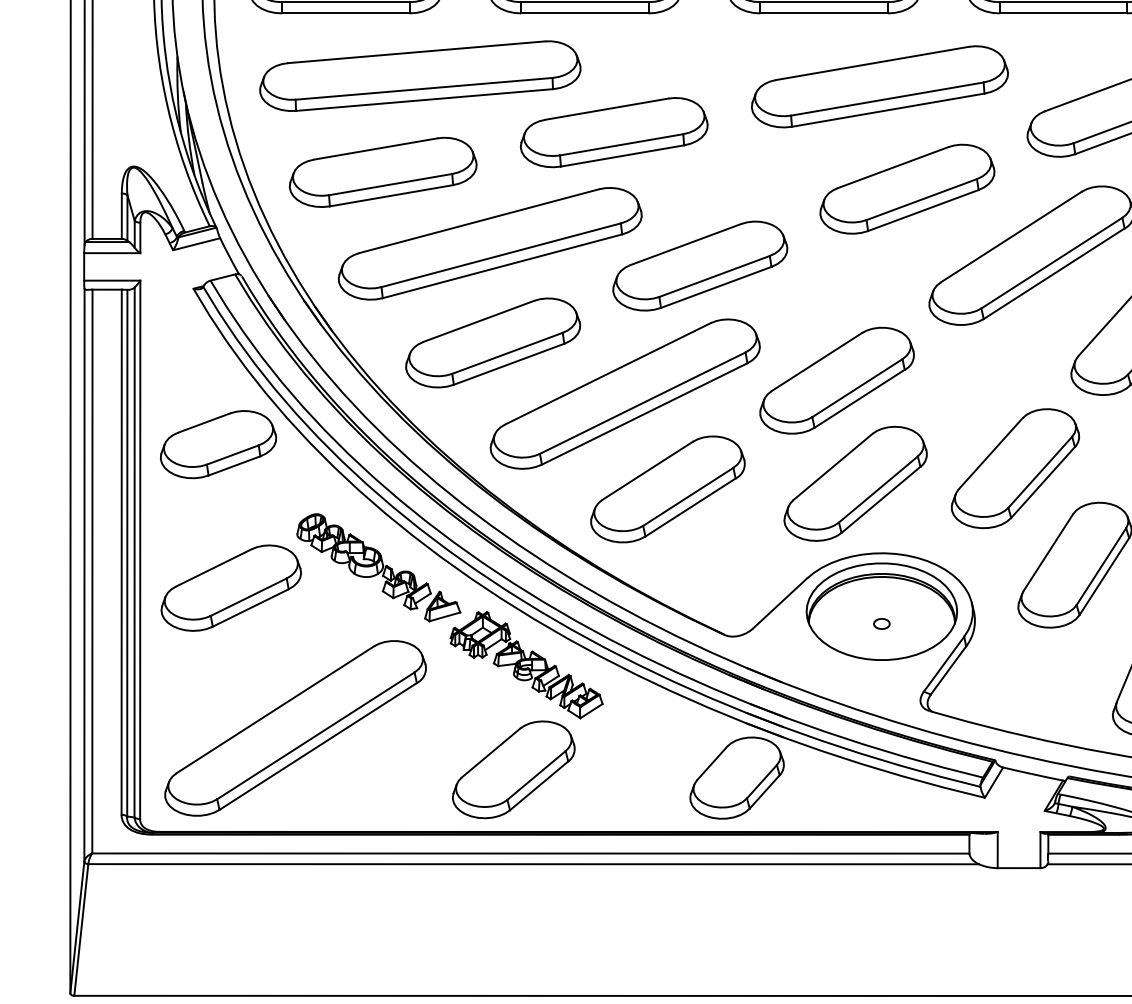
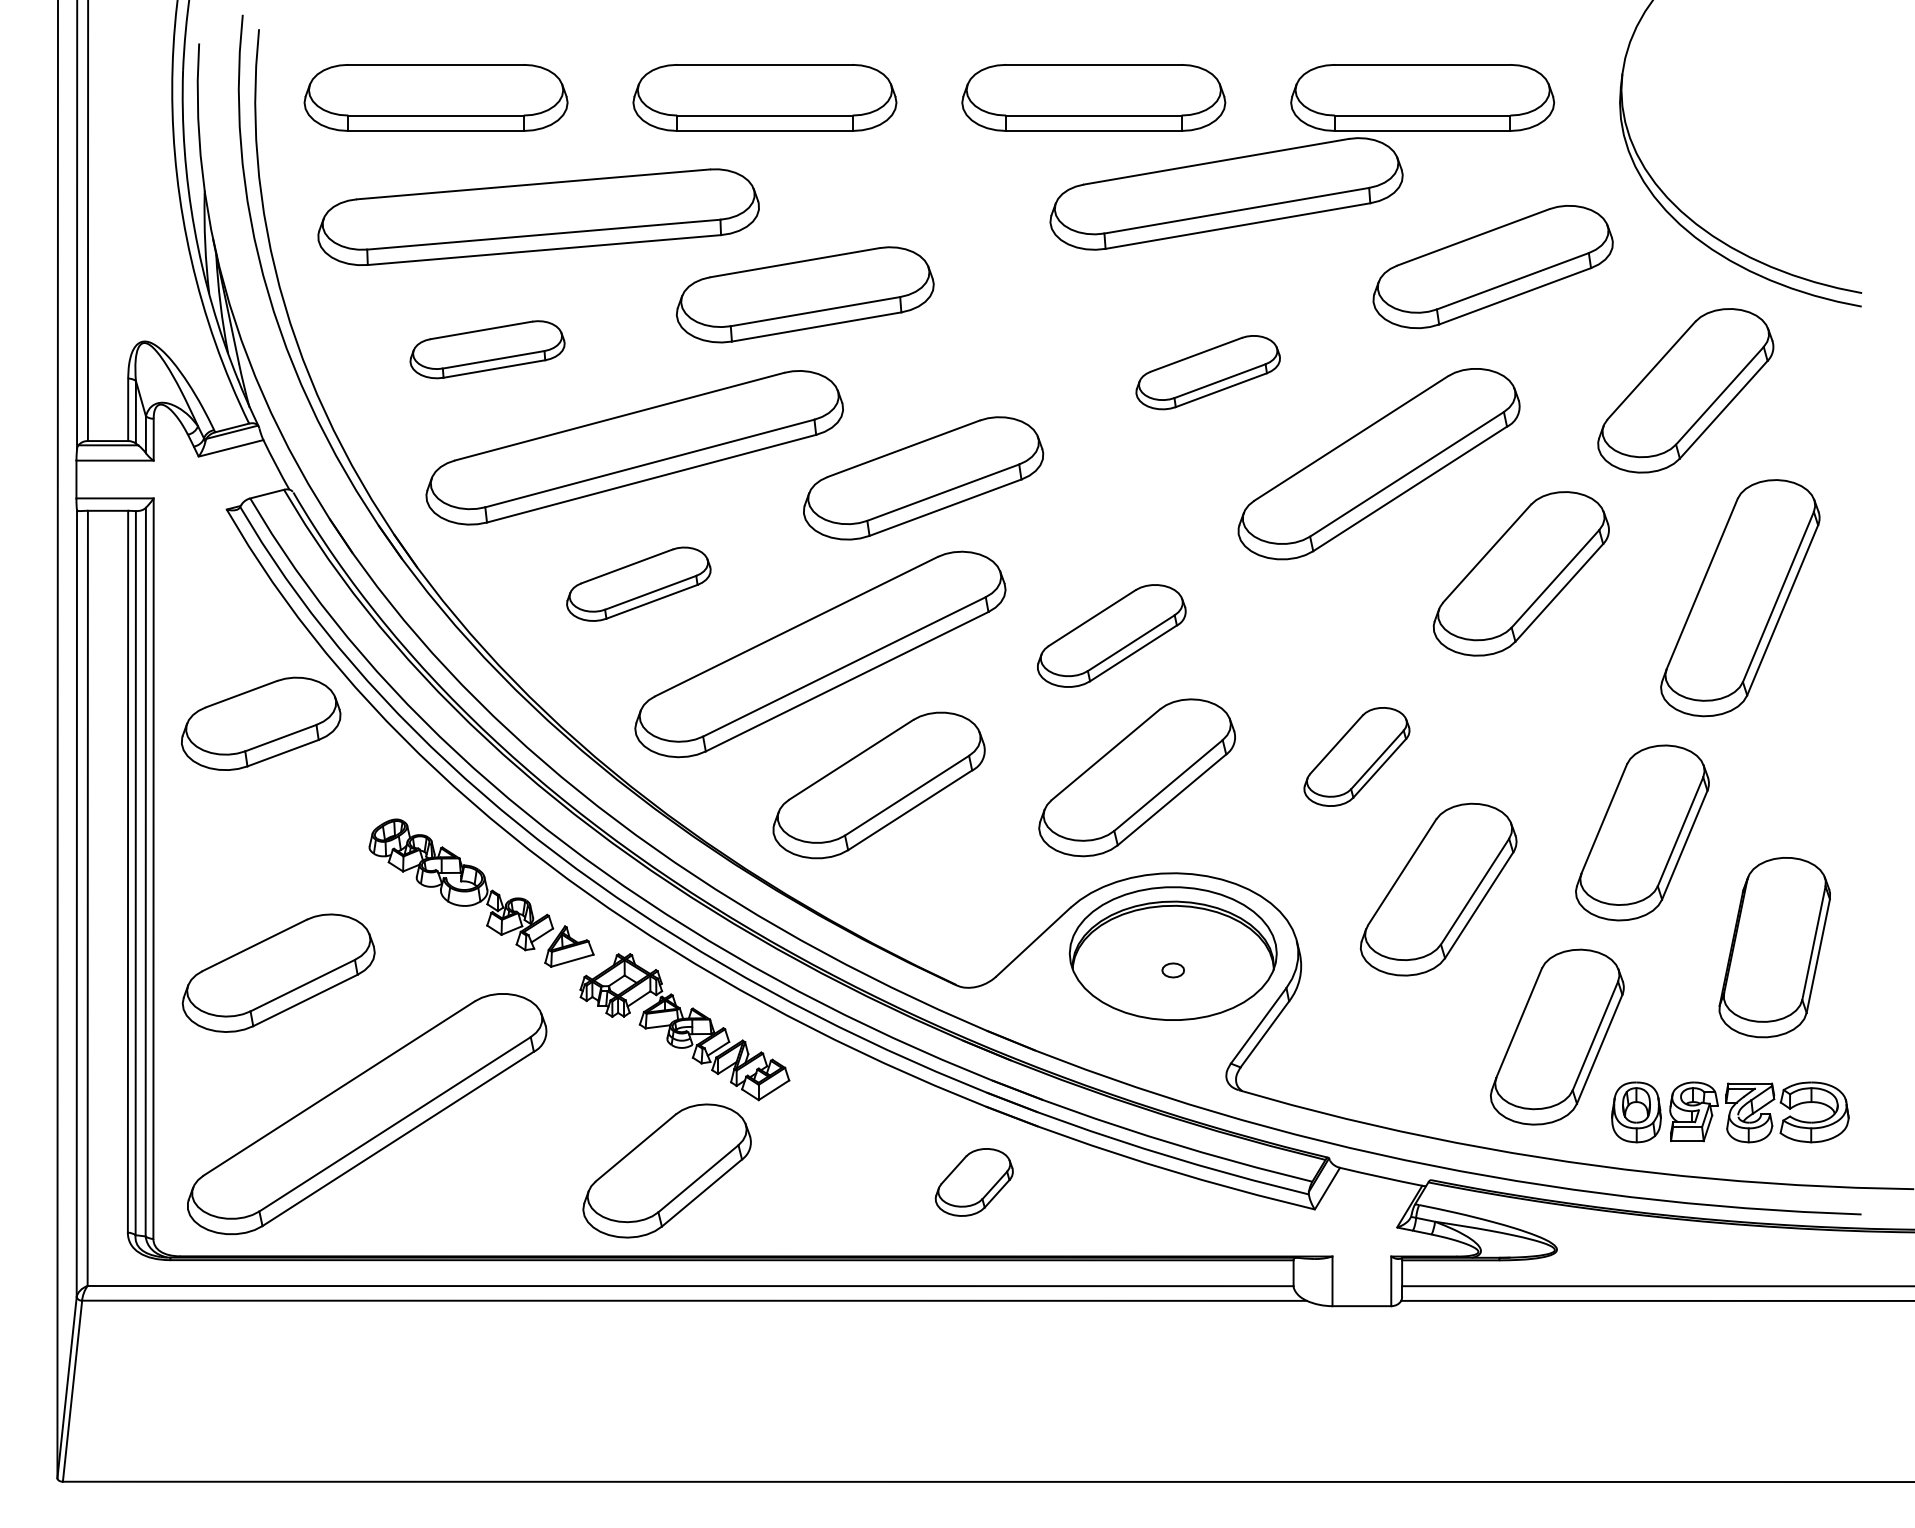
part: (879, 86) -> (1226, 193), moved
part: (383, 172) -> (487, 349), size x0.6
part: (906, 189) -> (1207, 372), size x0.6
part: (492, 343) -> (638, 584), size x0.6
part: (836, 380) -> (1111, 635), size x0.7
part: (1015, 468) -> (1356, 756), size x0.6
part: (231, 587) -> (278, 972), moved
part: (737, 778) -> (974, 1182), size x0.6

